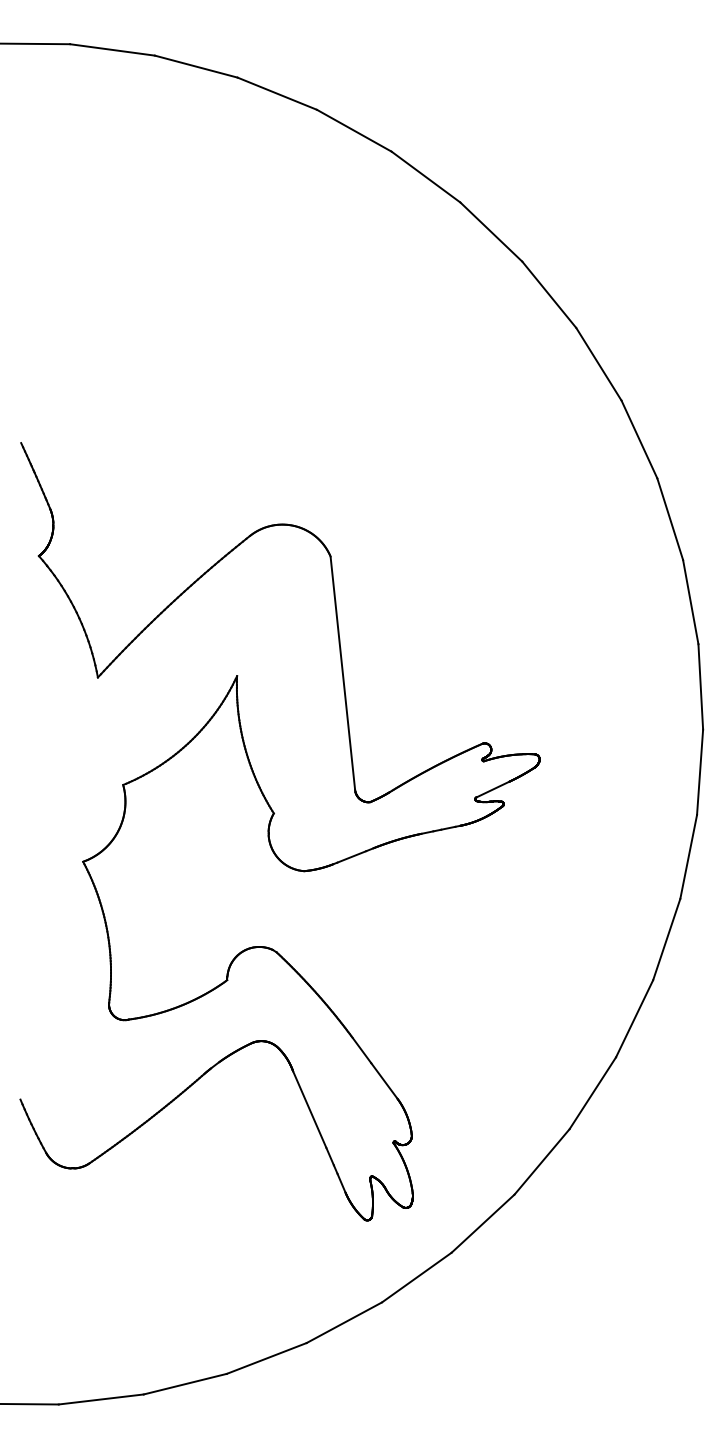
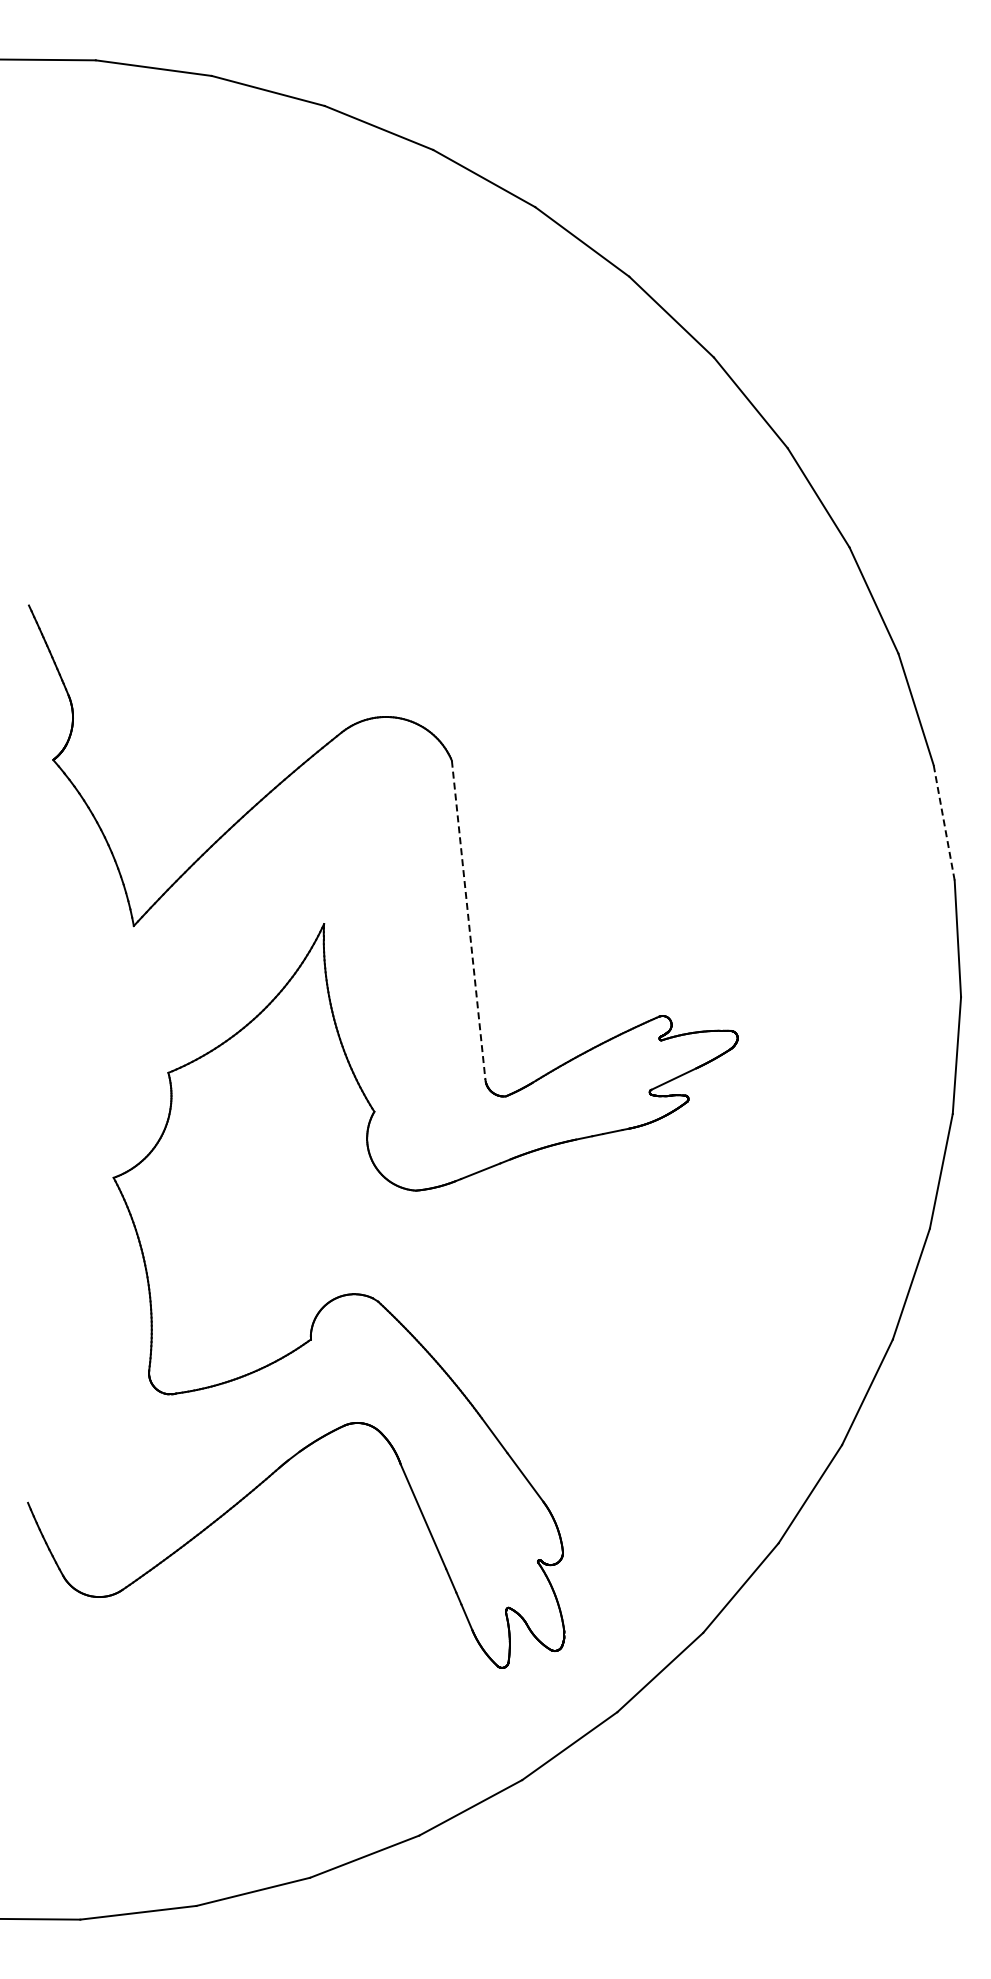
line: (690, 601) -> (944, 822), solid -> dashed
line: (342, 673) -> (468, 920), solid -> dashed

